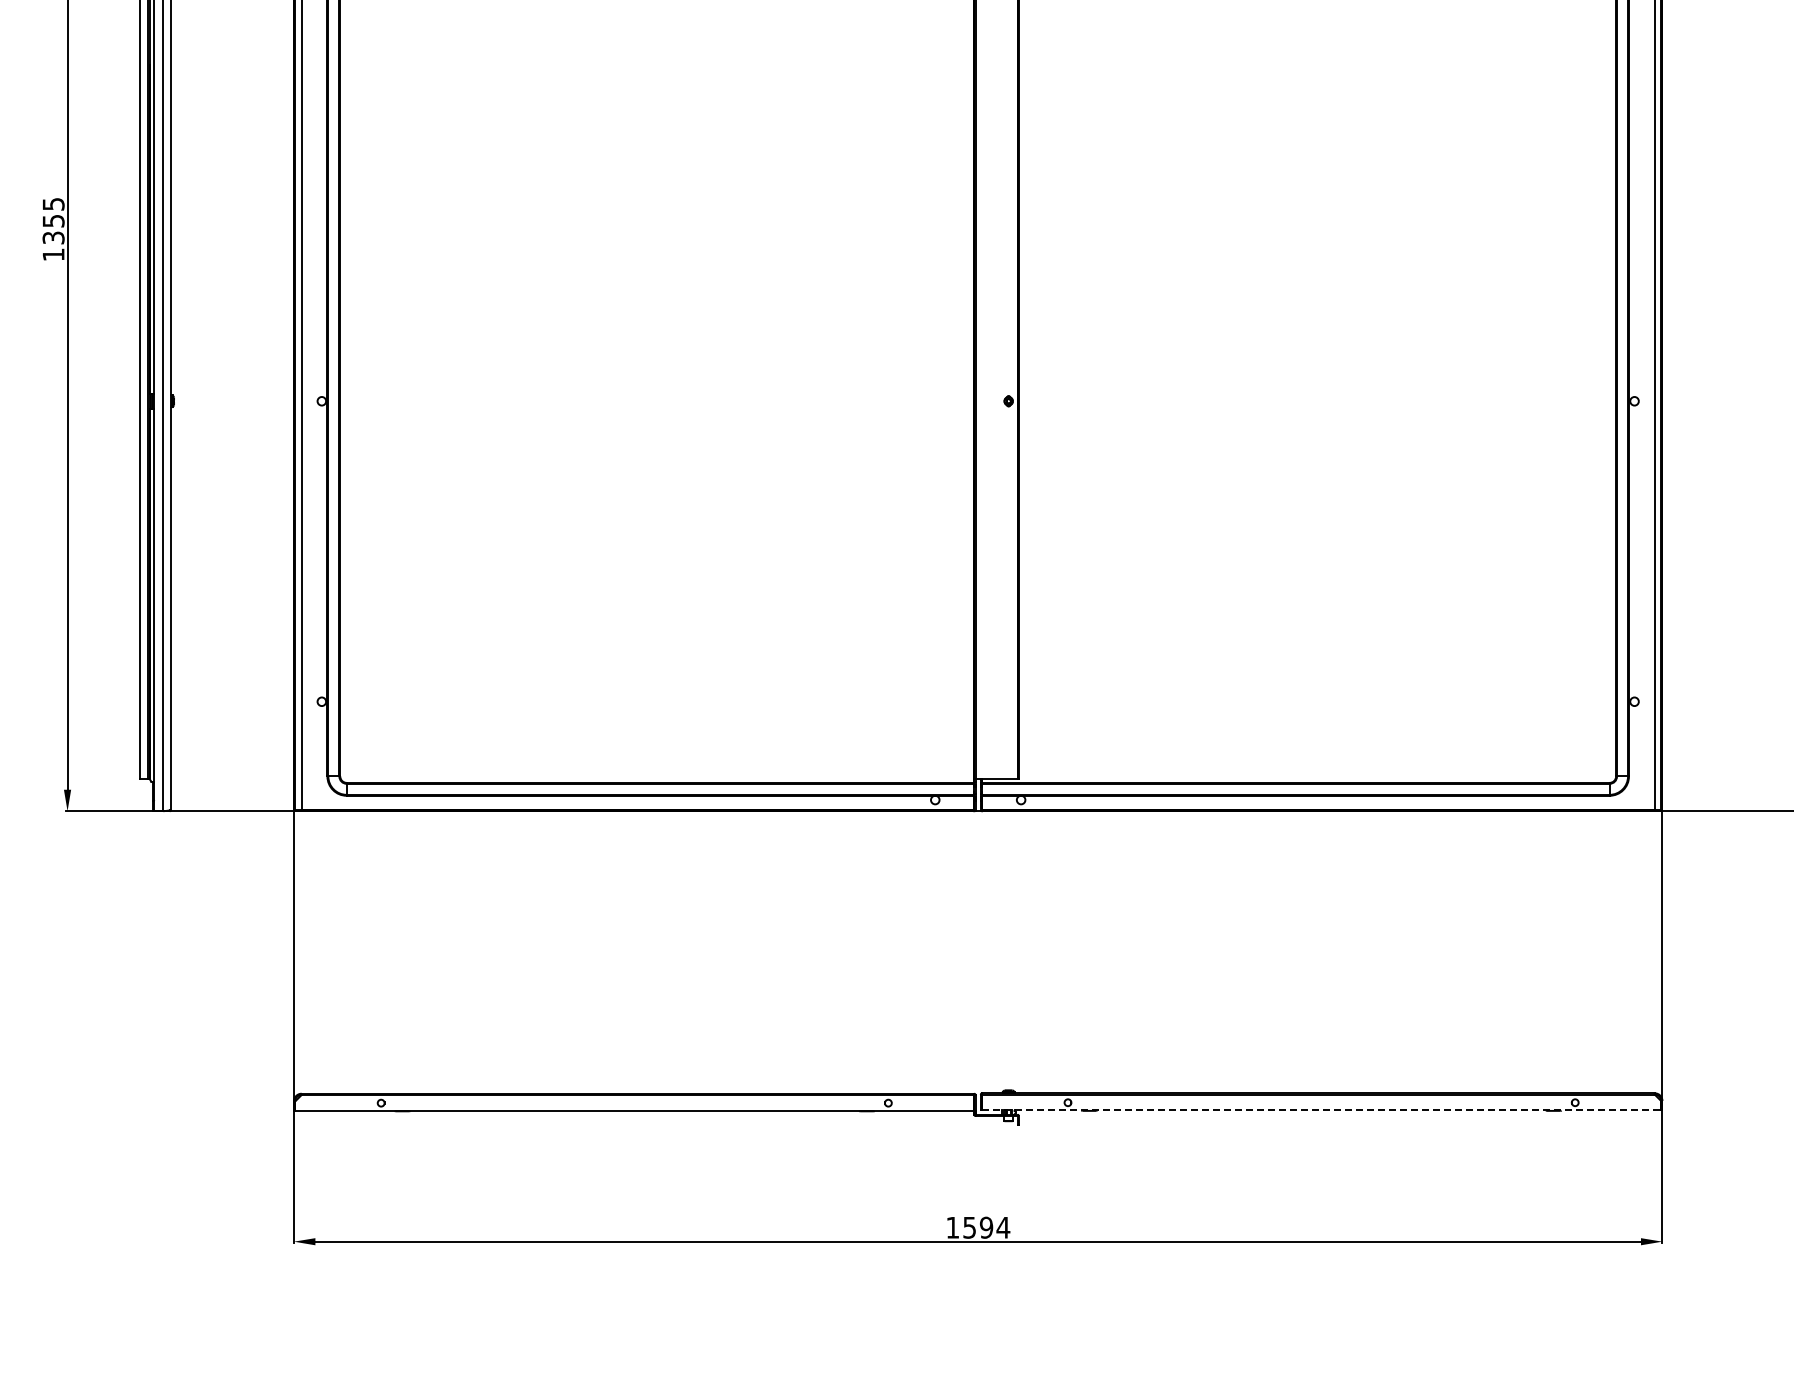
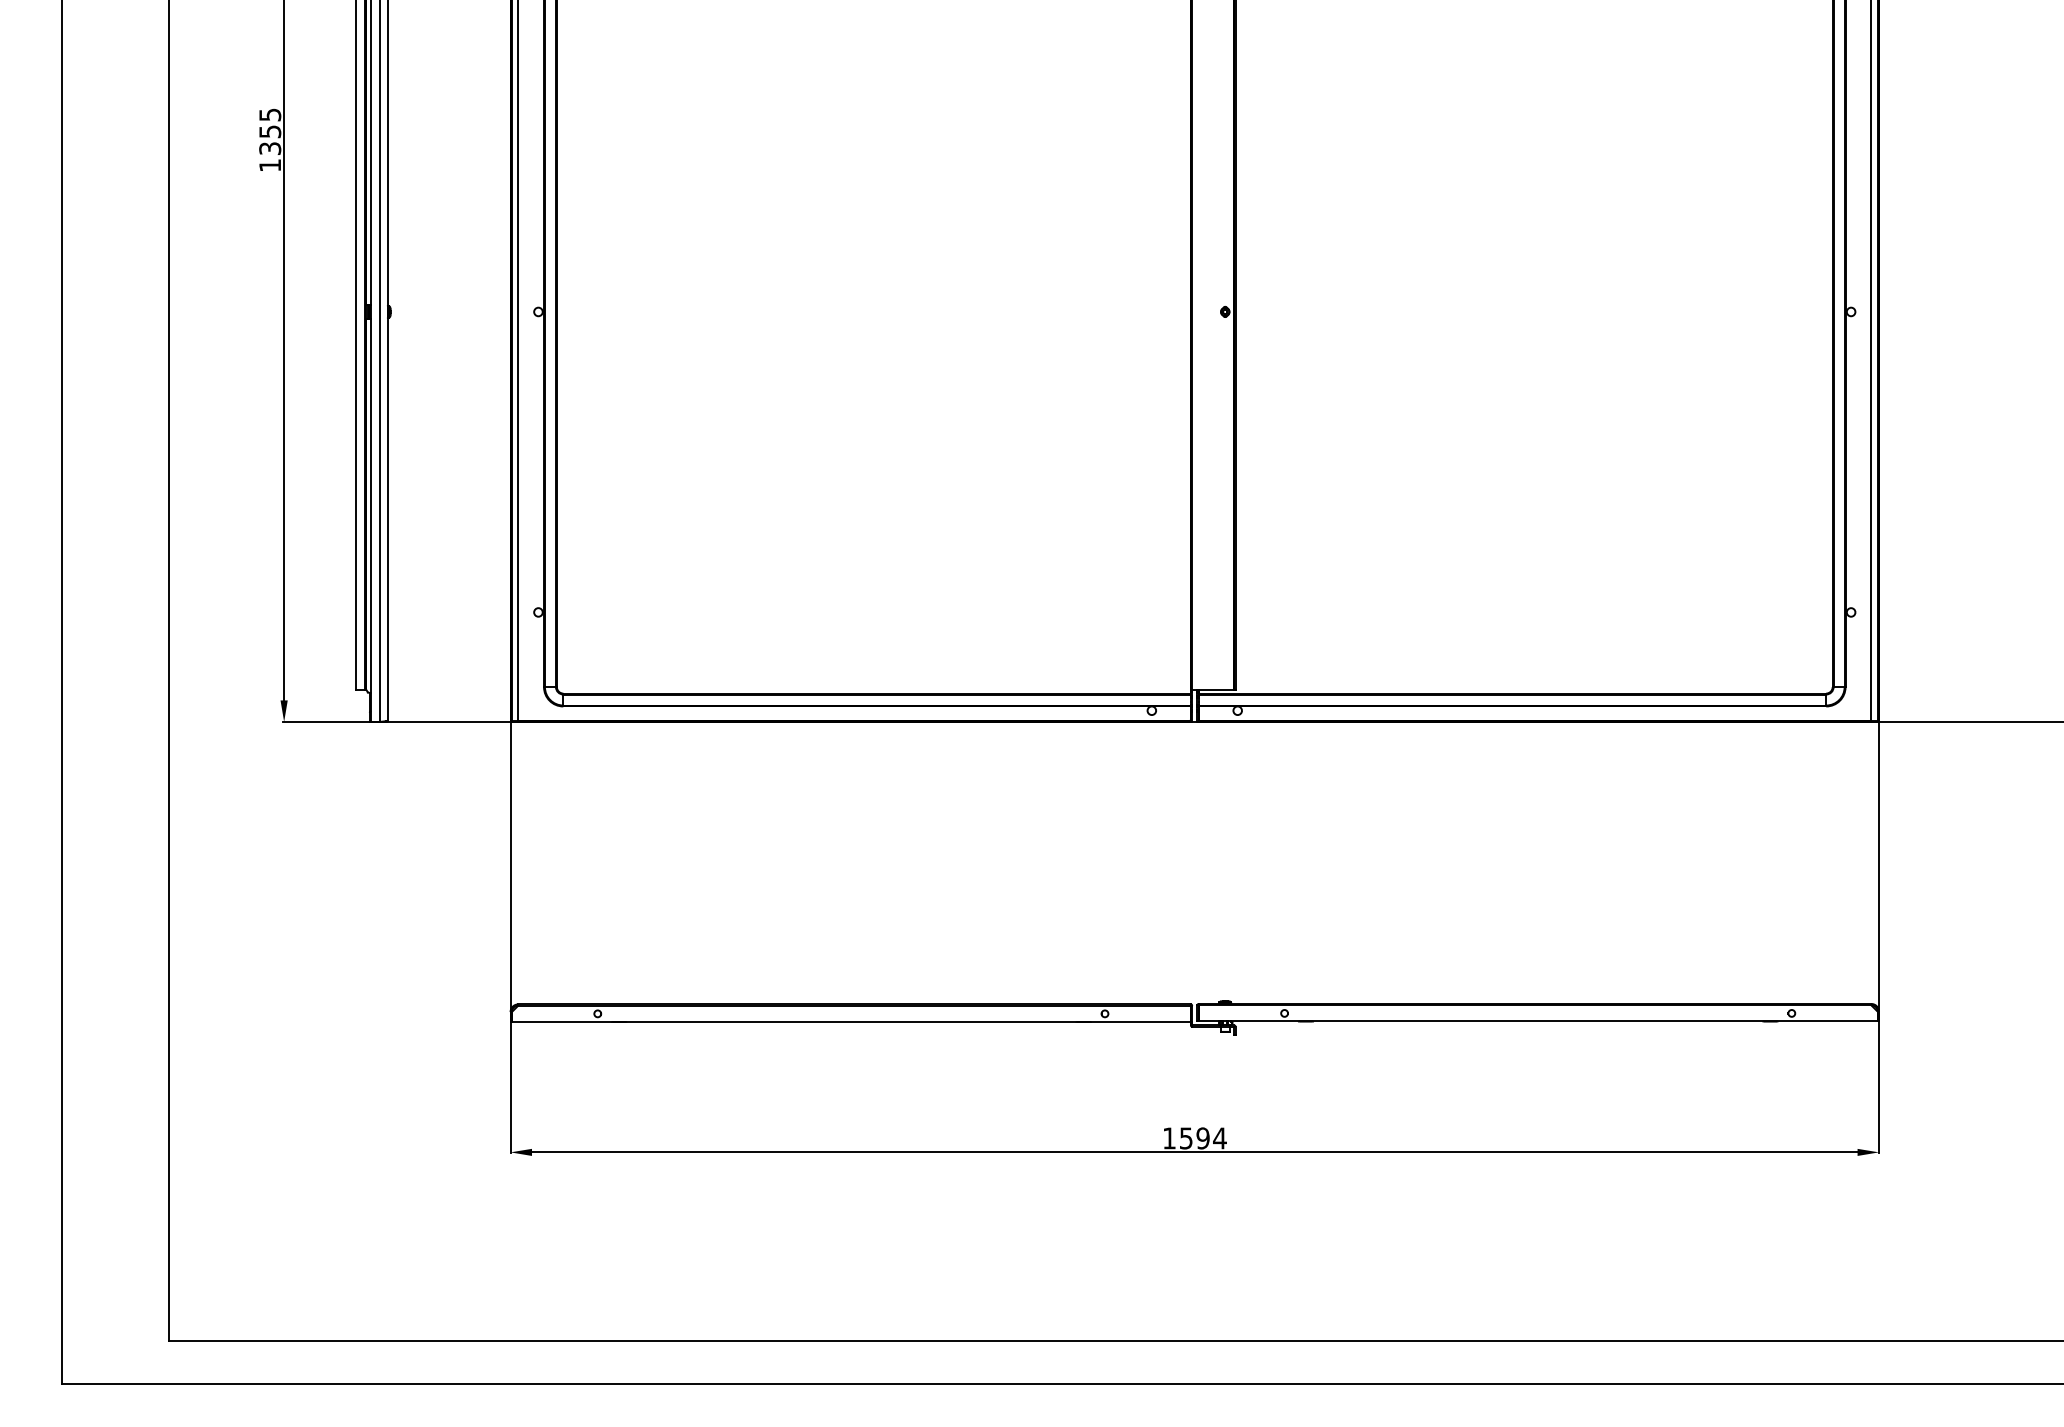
line: (1321, 1110) -> (1538, 1021), dashed -> solid

